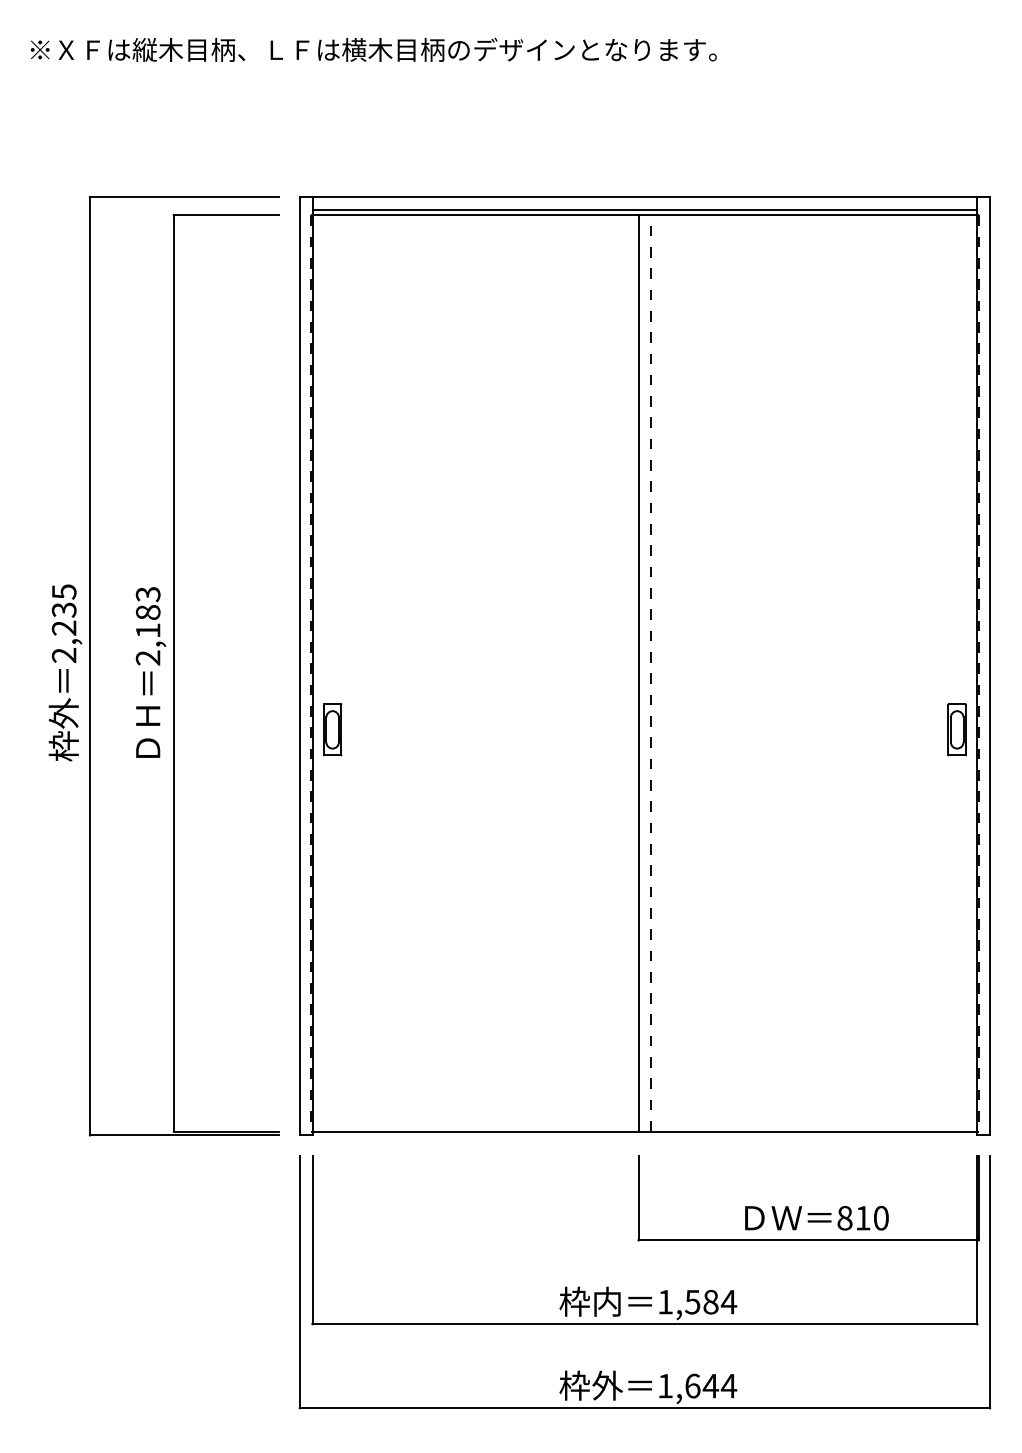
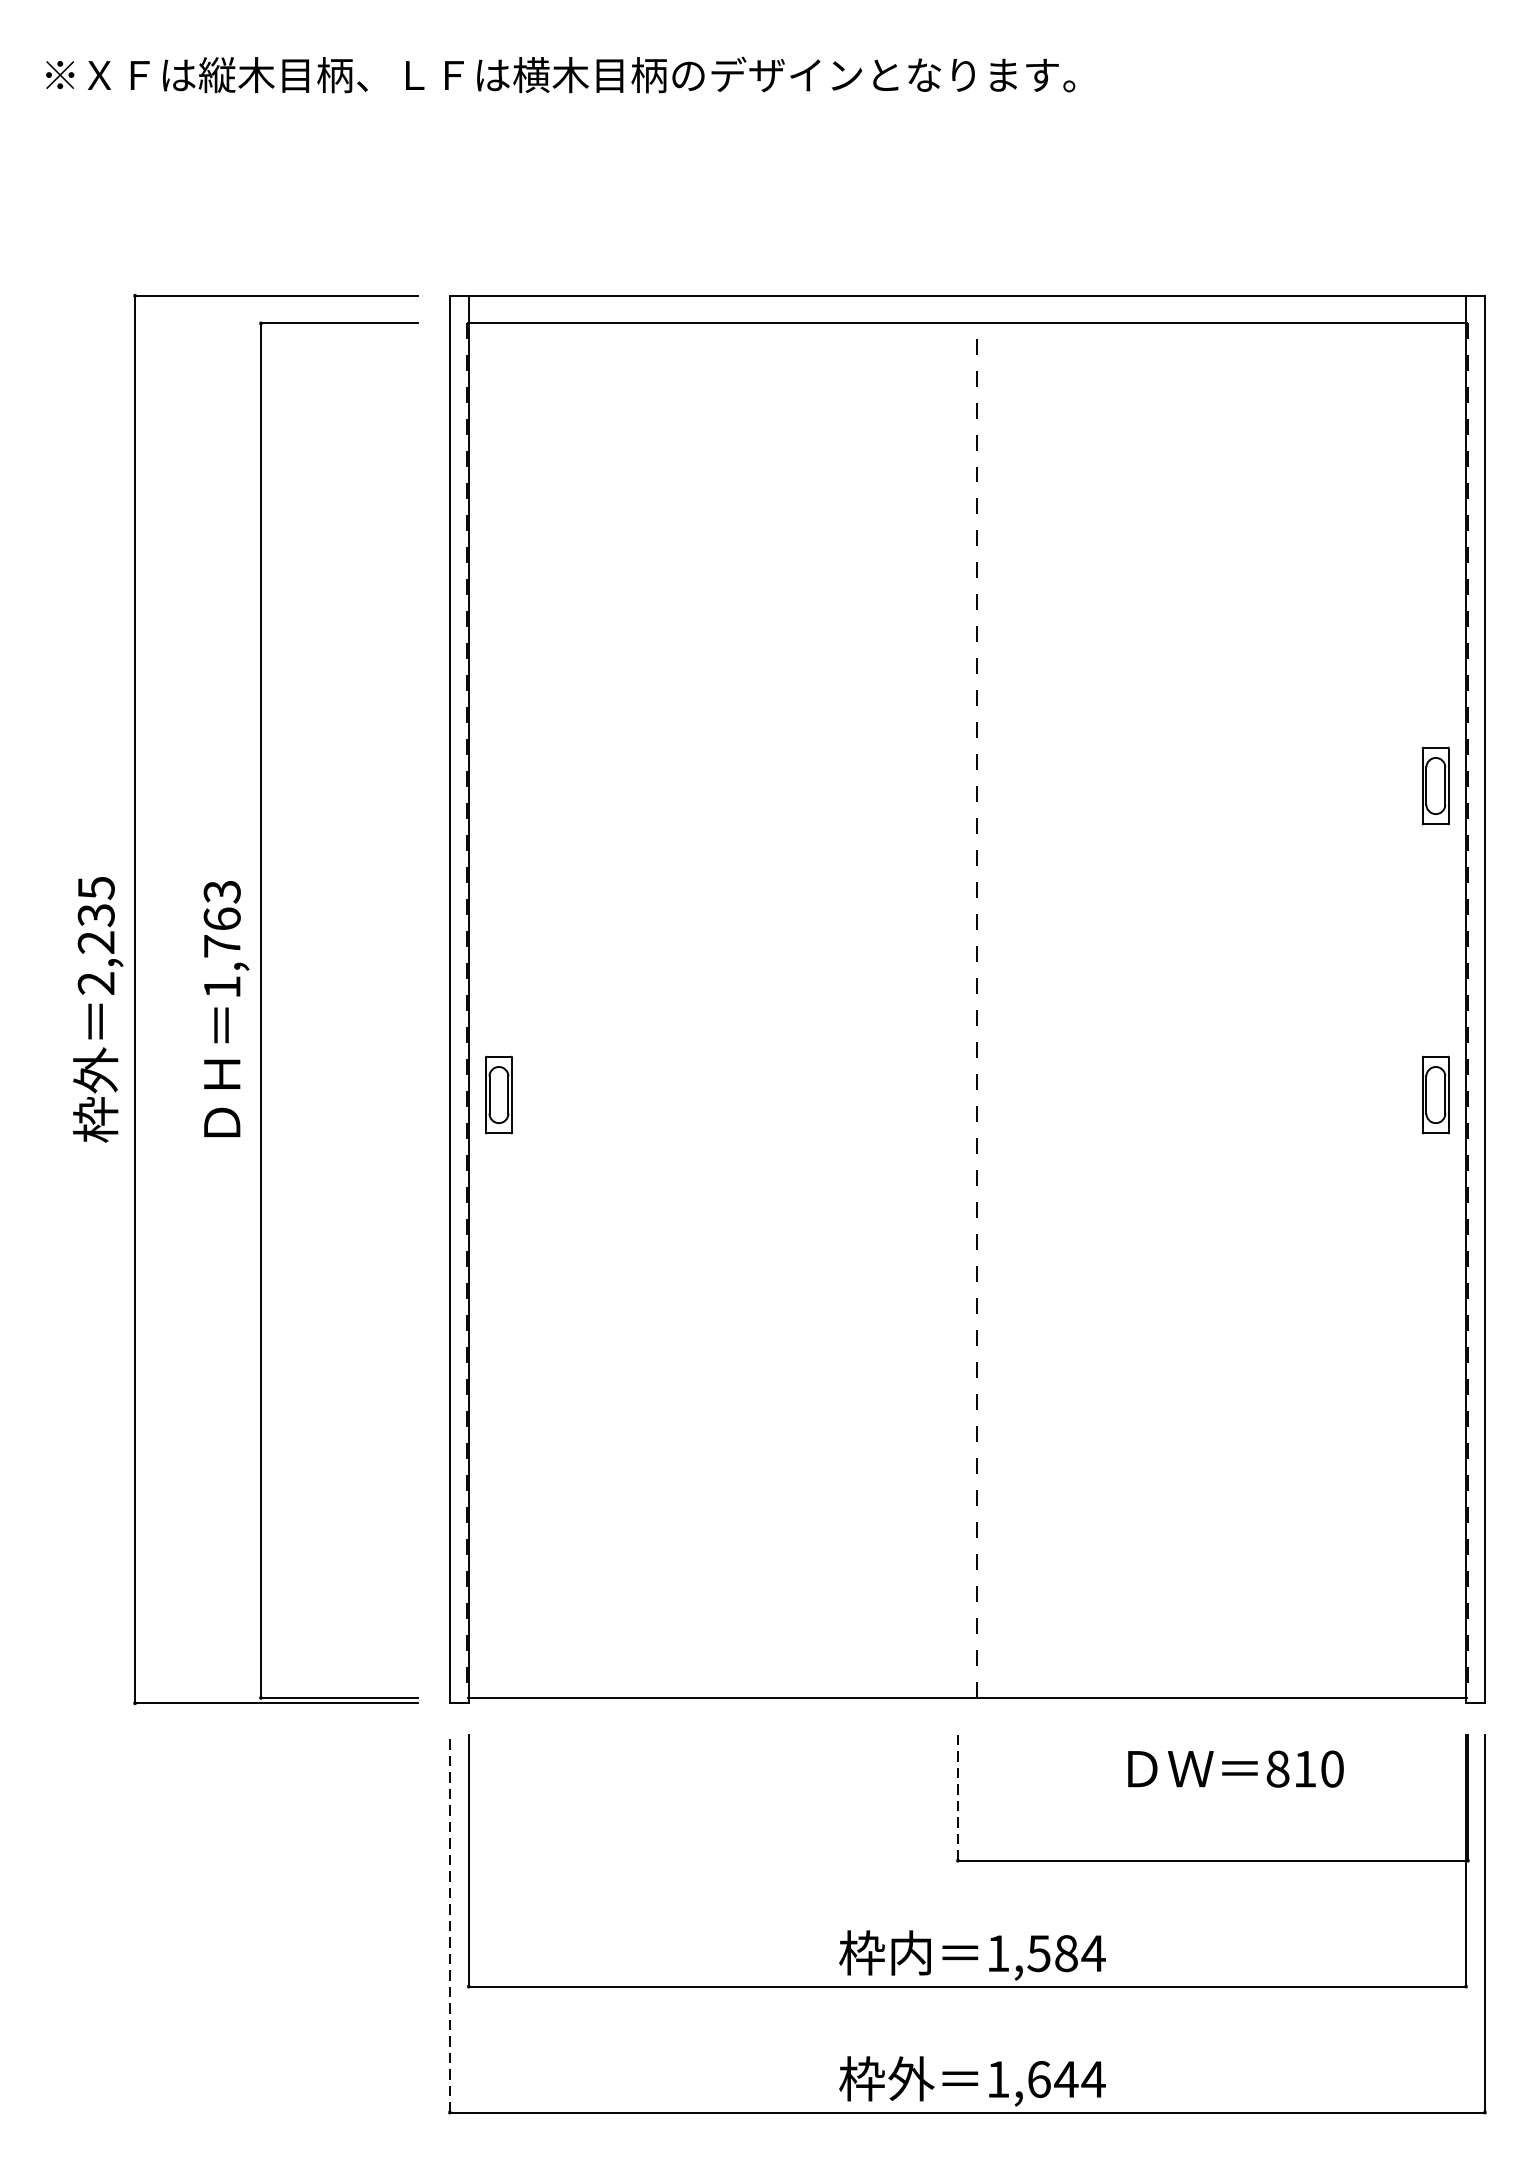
line: (644, 209) -> (966, 314), removed
part: (956, 523) -> (1434, 785), added
text: (147, 634) -> (221, 951), 2,183 -> 1,763
line: (638, 673) -> (957, 1010), removed
line: (638, 1198) -> (957, 1798), solid -> dashed
text: (816, 1217) -> (1235, 1768), moved
line: (299, 1282) -> (449, 1924), solid -> dashed

